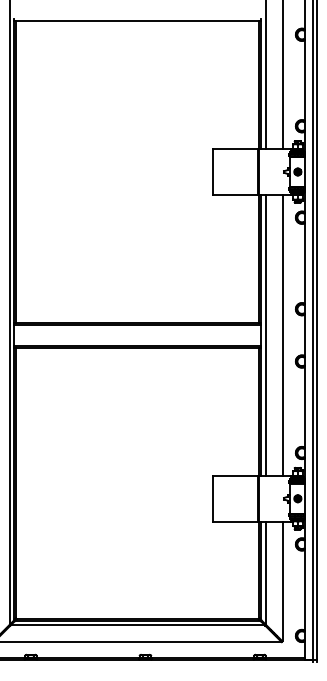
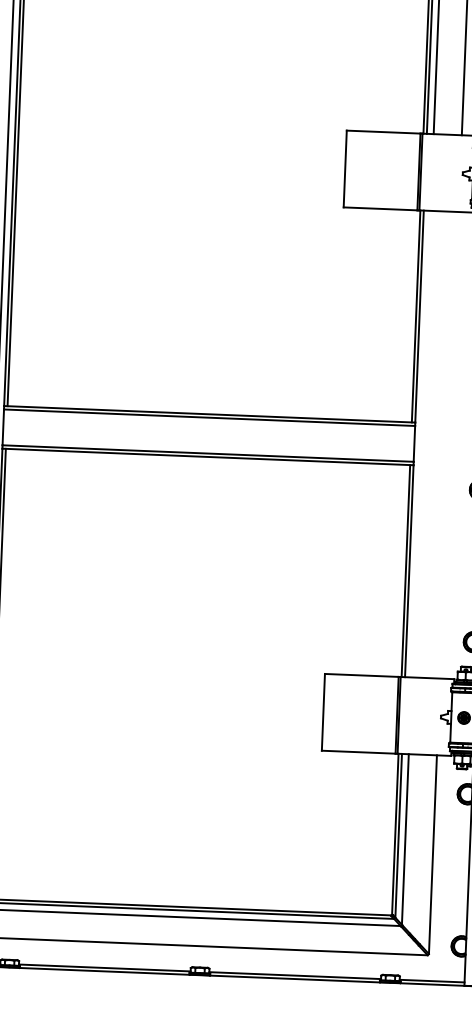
line: (265, 335) -> (421, 444), removed
line: (282, 335) -> (449, 445), removed

